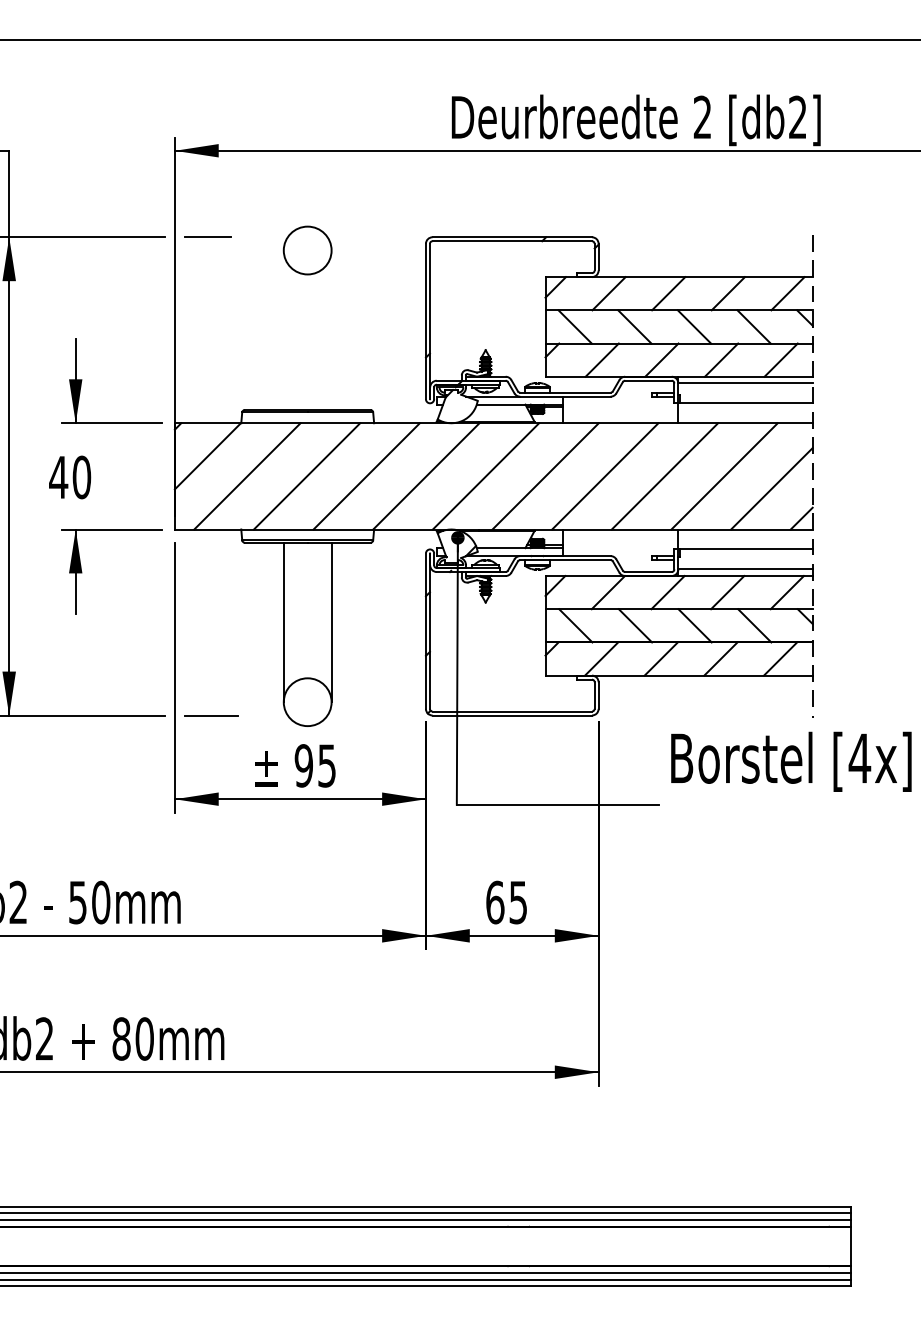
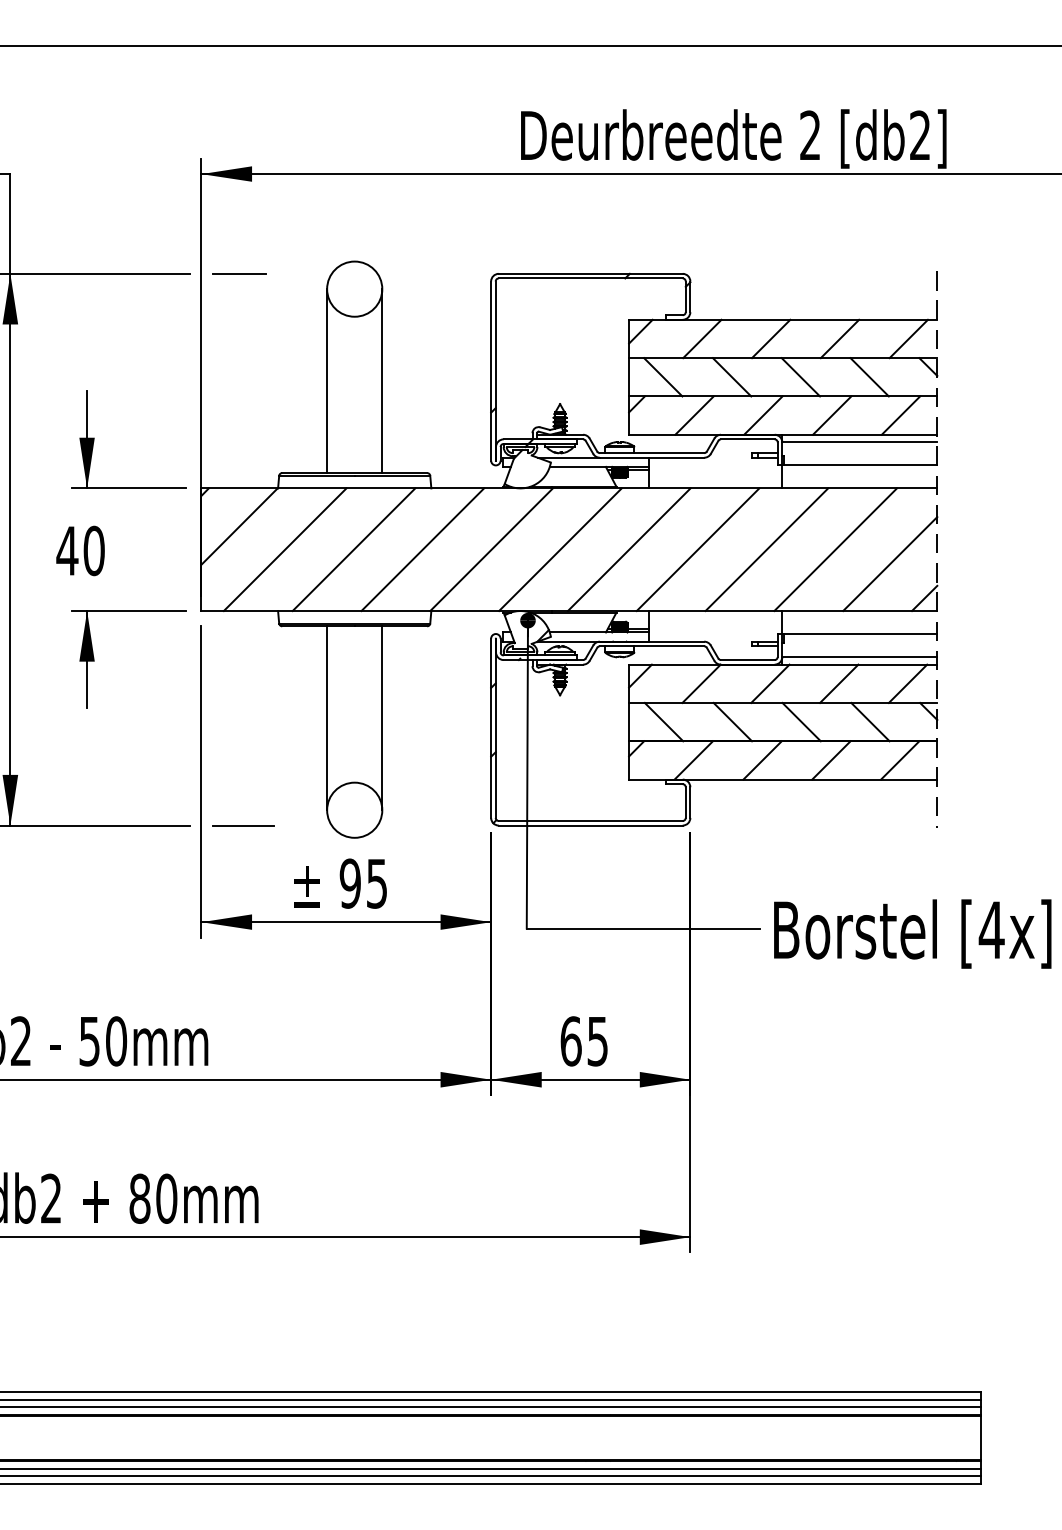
line: (284, 330) -> (327, 381), added
line: (331, 330) -> (382, 381), added
text: (791, 761) -> (912, 933), moved

